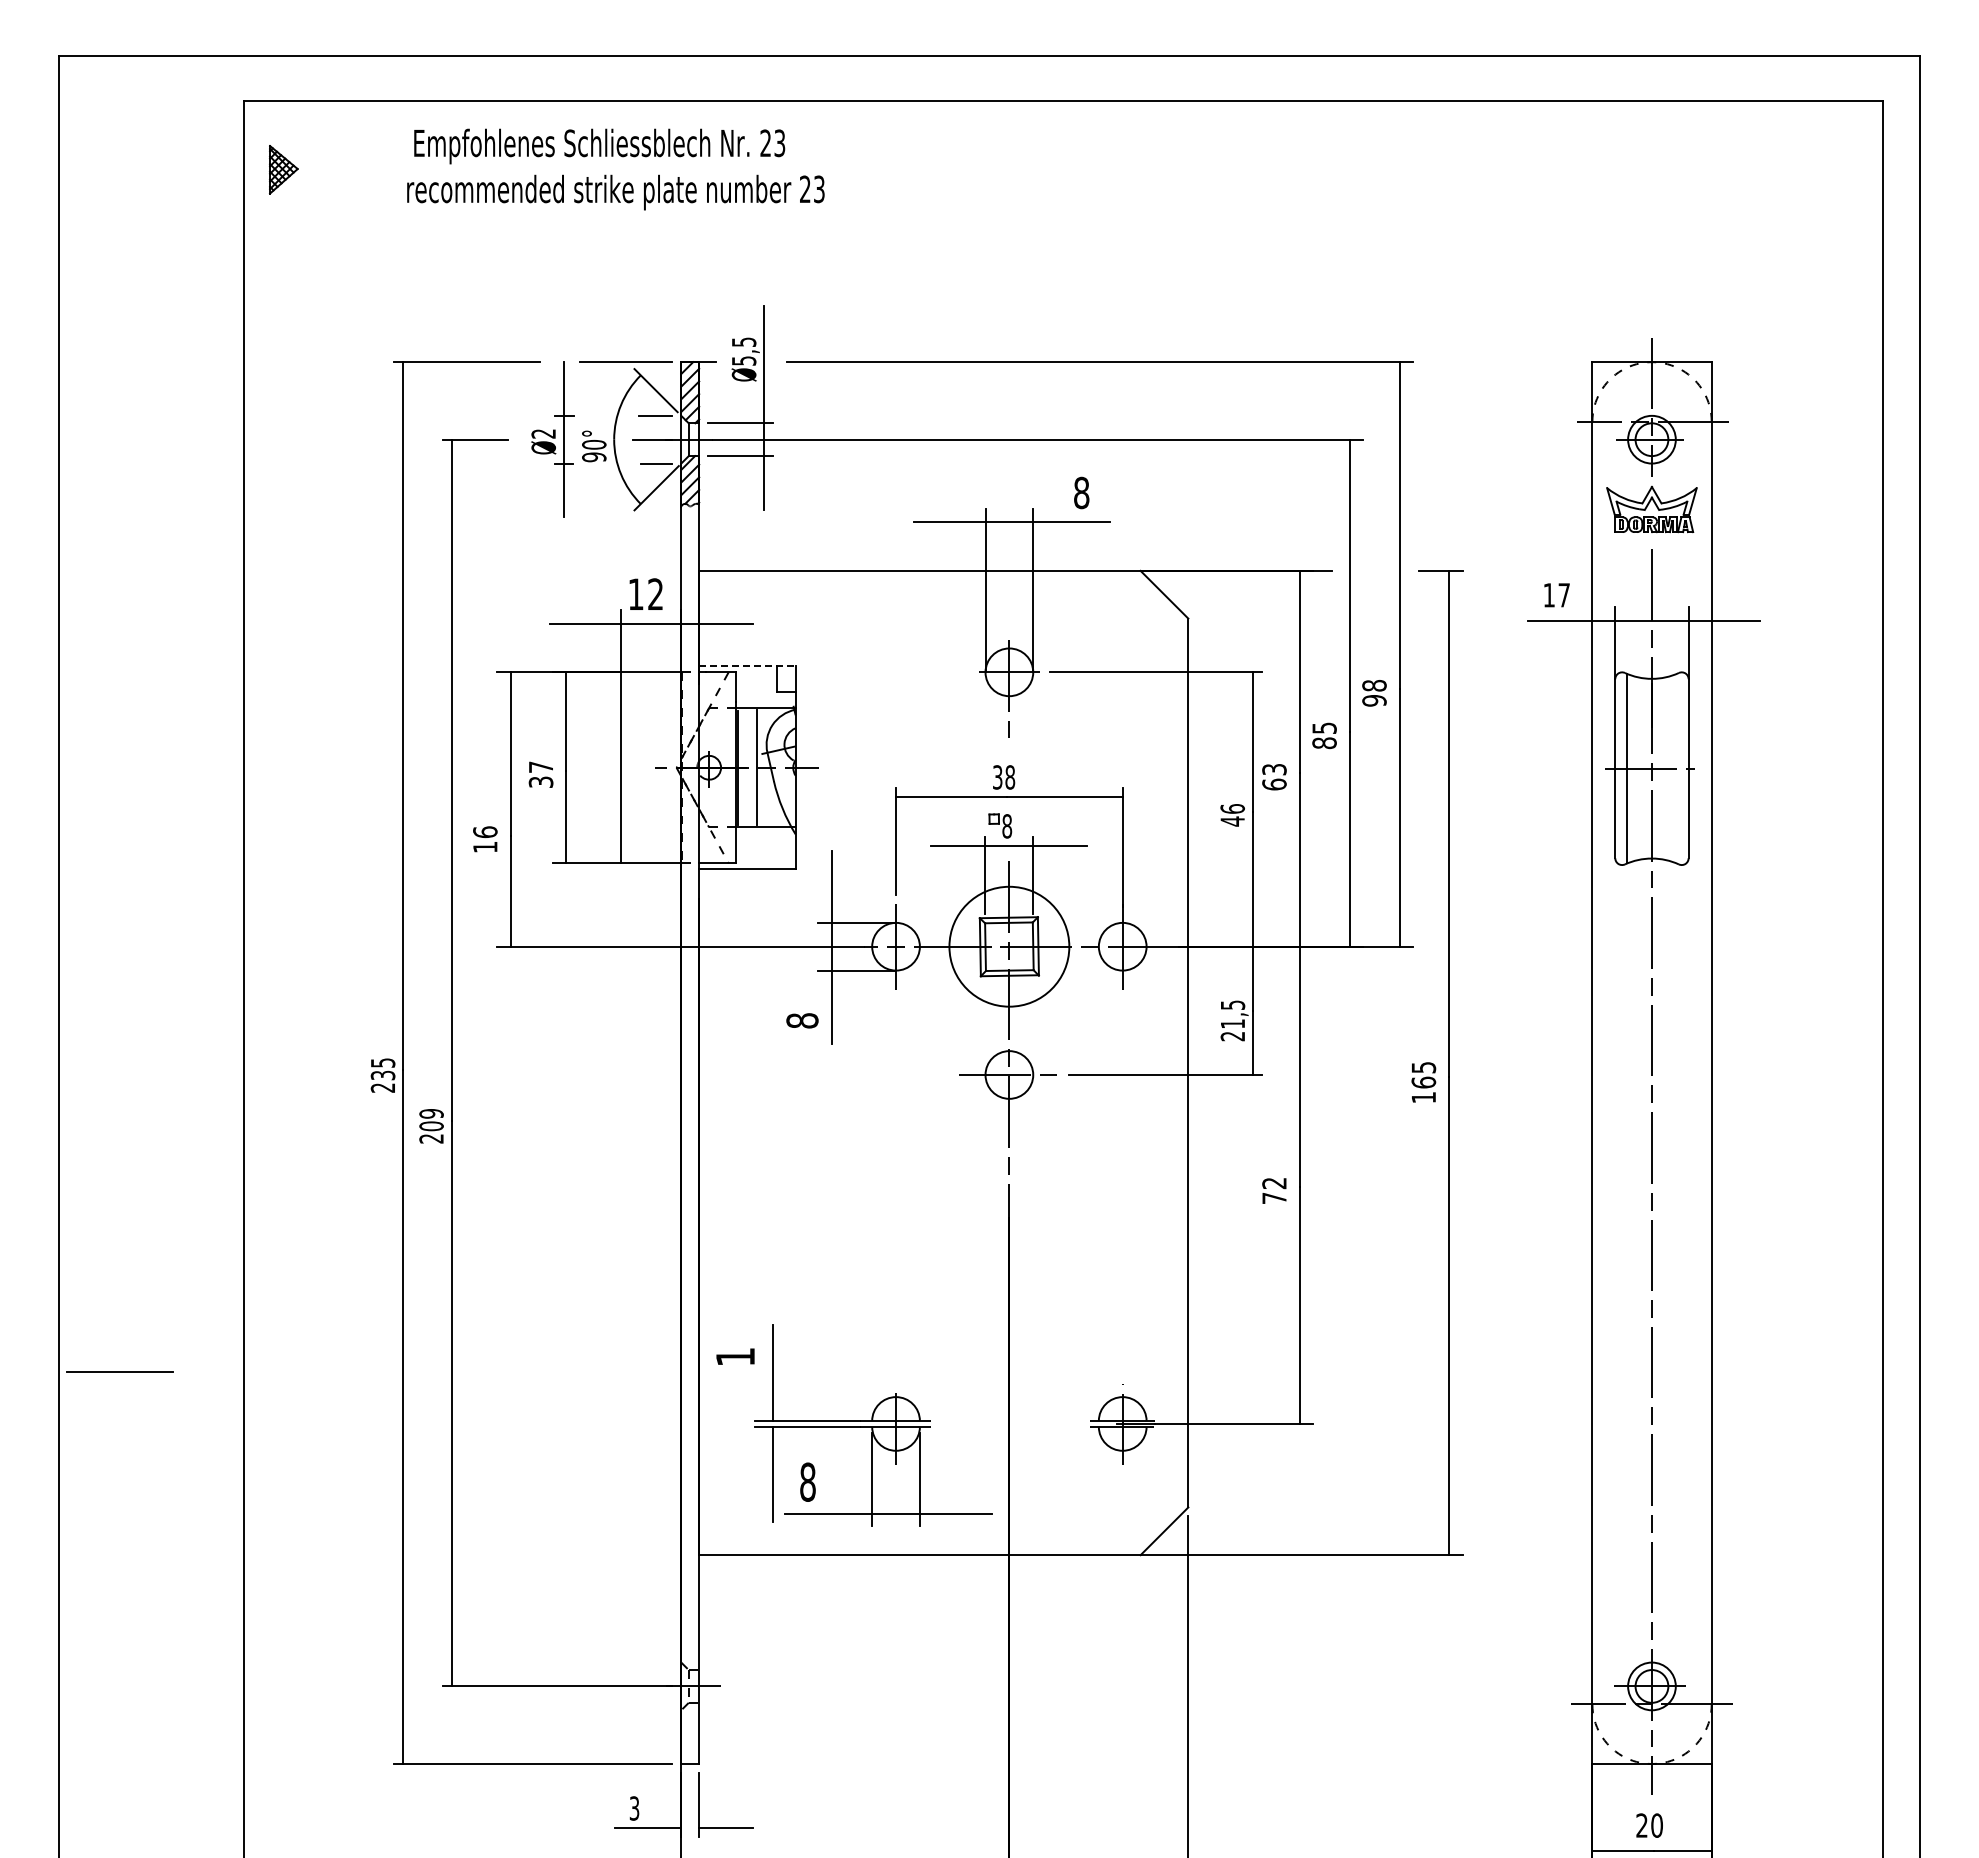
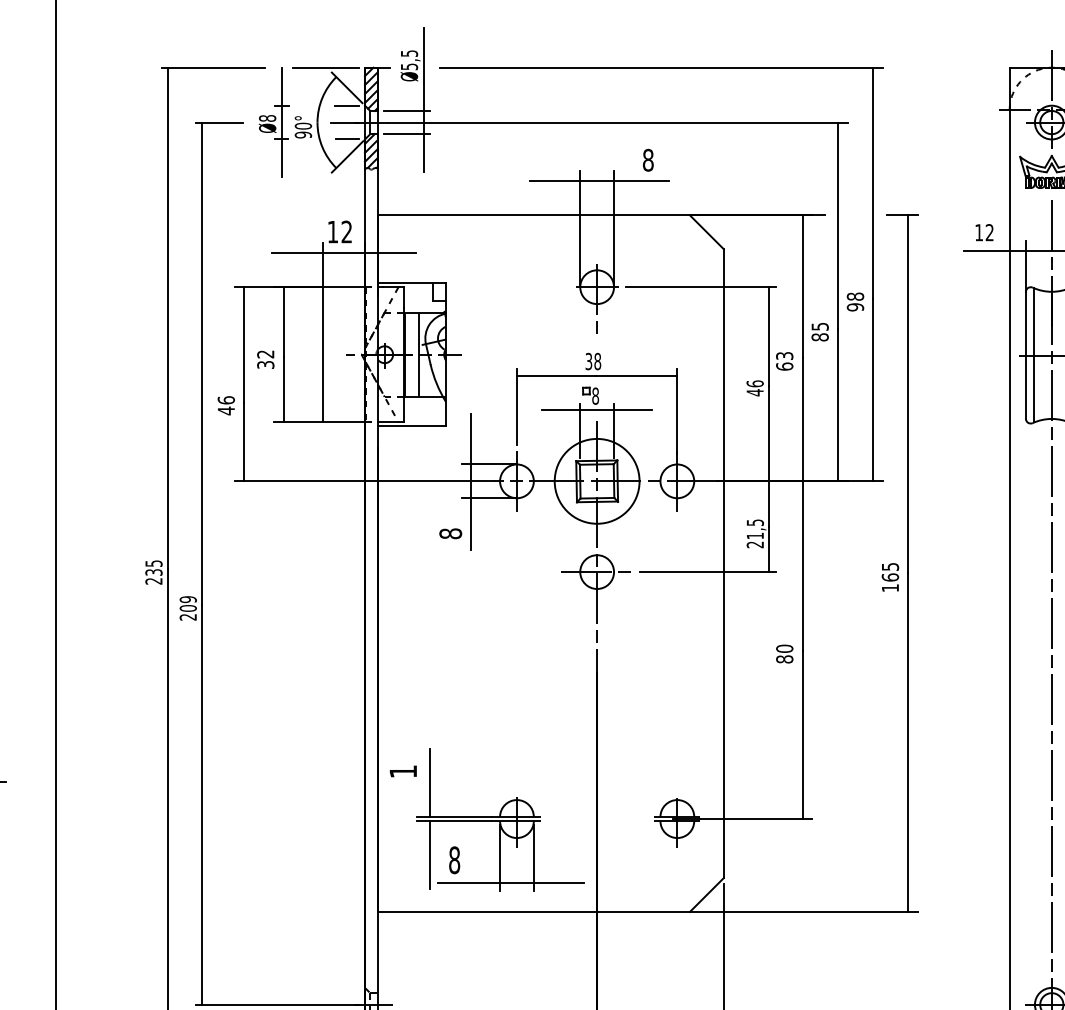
text: (543, 433) -> (267, 118), Ø2 -> Ø8
text: (1563, 595) -> (989, 232), 17 -> 12
line: (747, 666) -> (411, 283), dashed -> solid
text: (540, 766) -> (265, 353), 37 -> 32
text: (485, 847) -> (226, 411), 16 -> 46
text: (1274, 1190) -> (784, 653), 72 -> 80

